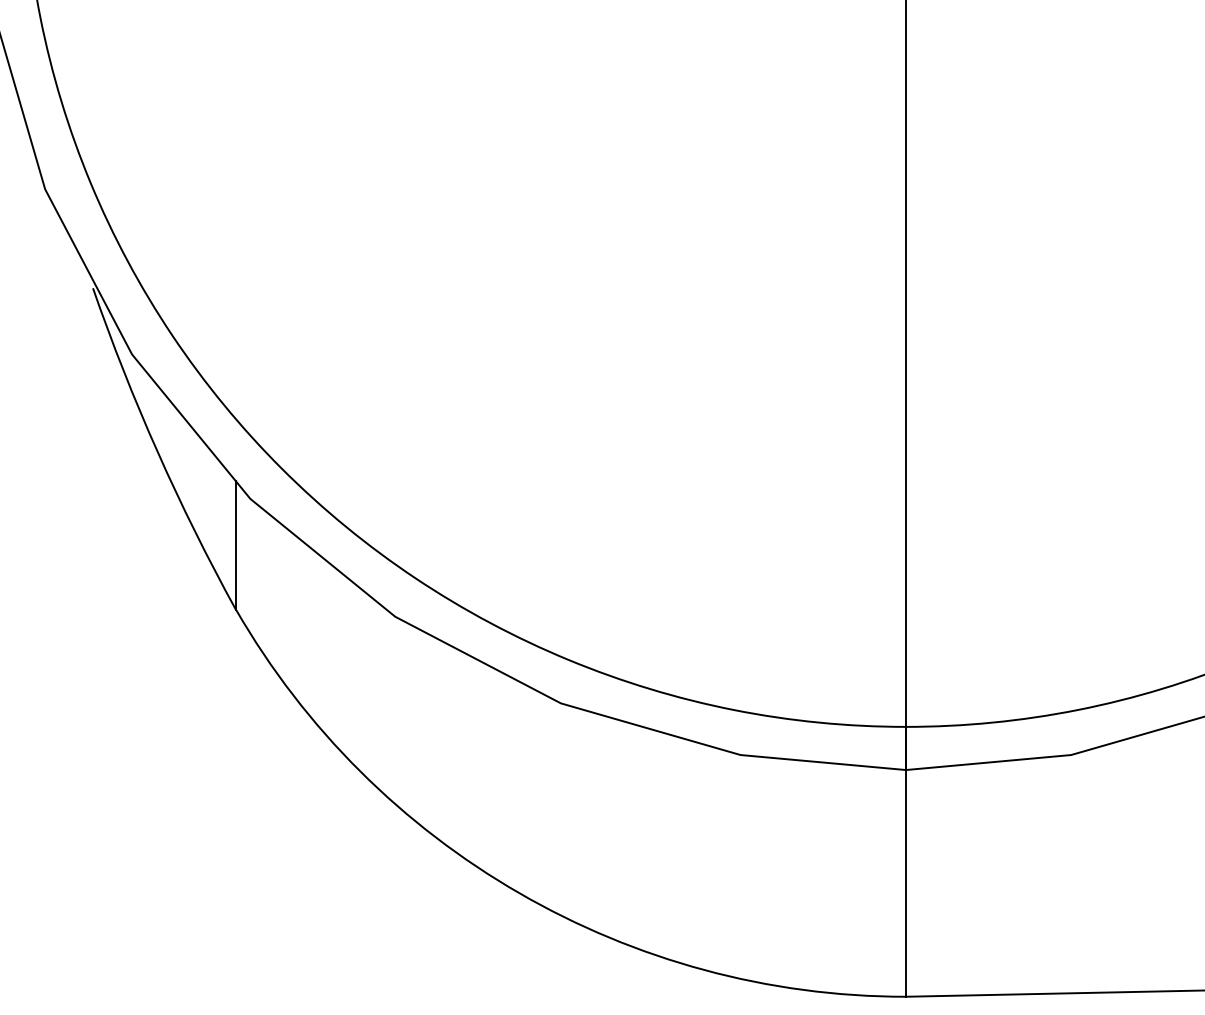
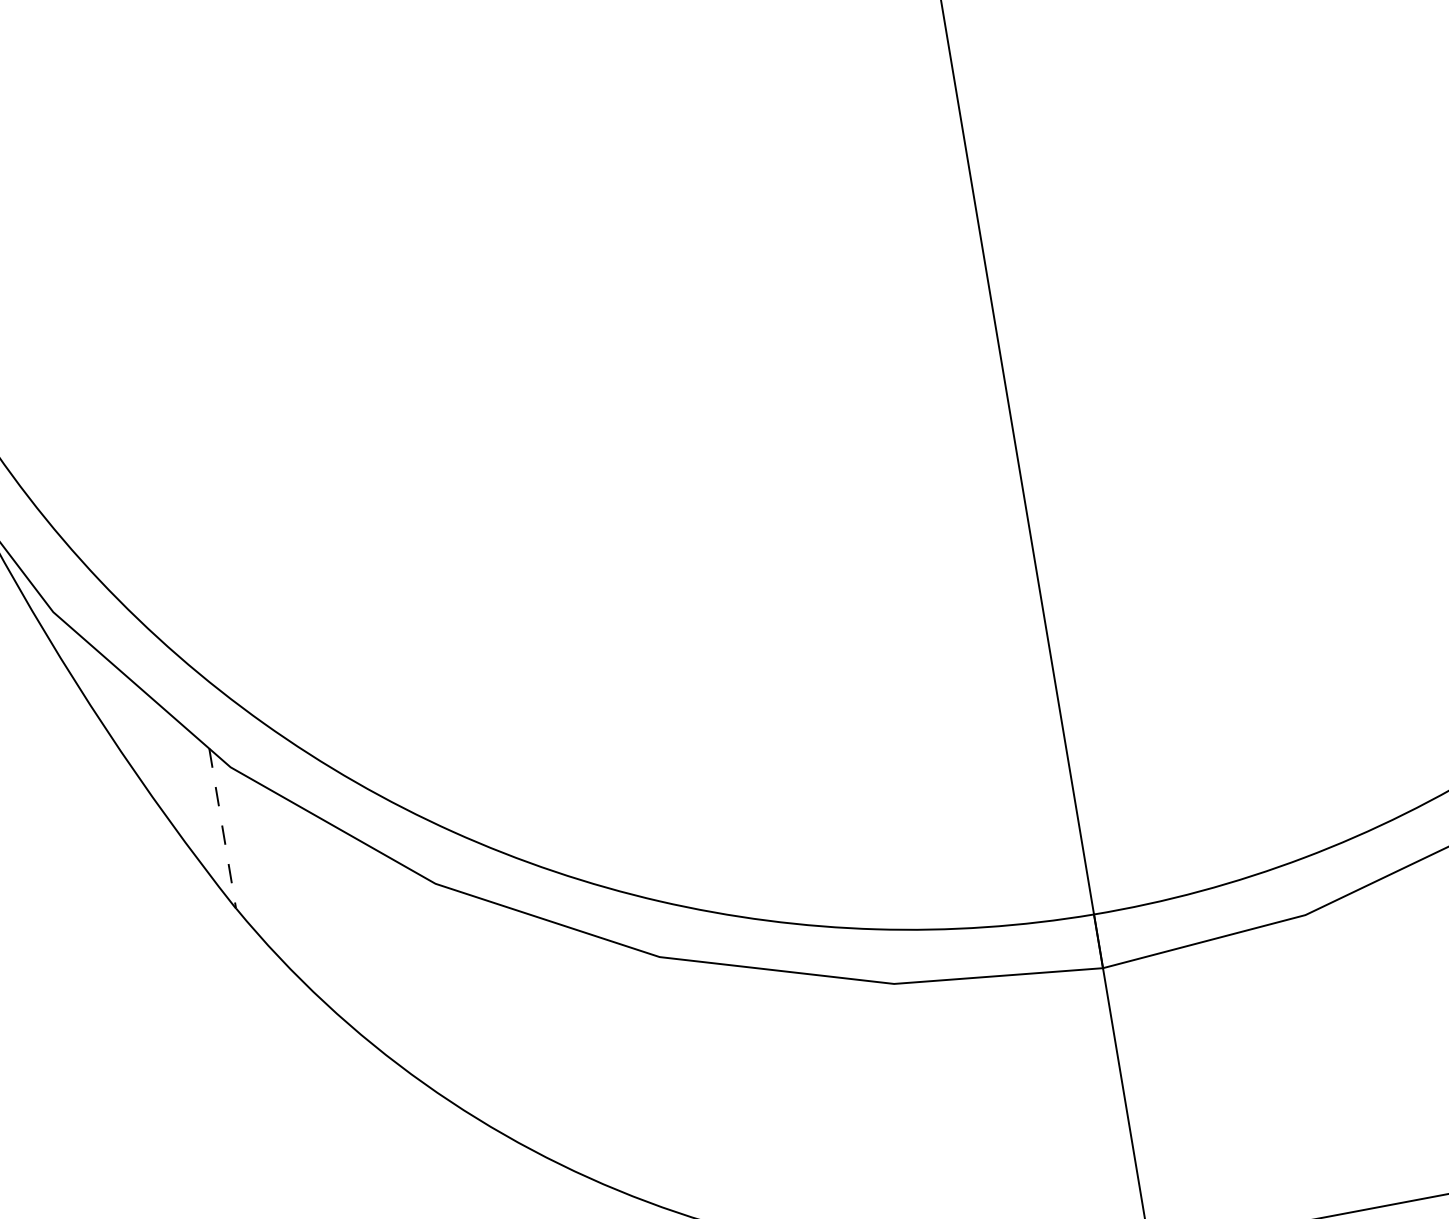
line: (236, 546) -> (223, 829), solid -> dashed

